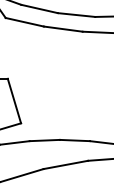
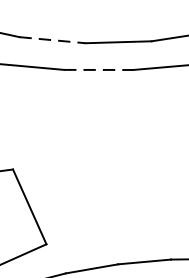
line: (39, 8) -> (52, 39), solid -> dashed
line: (63, 29) -> (99, 70), solid -> dashed

